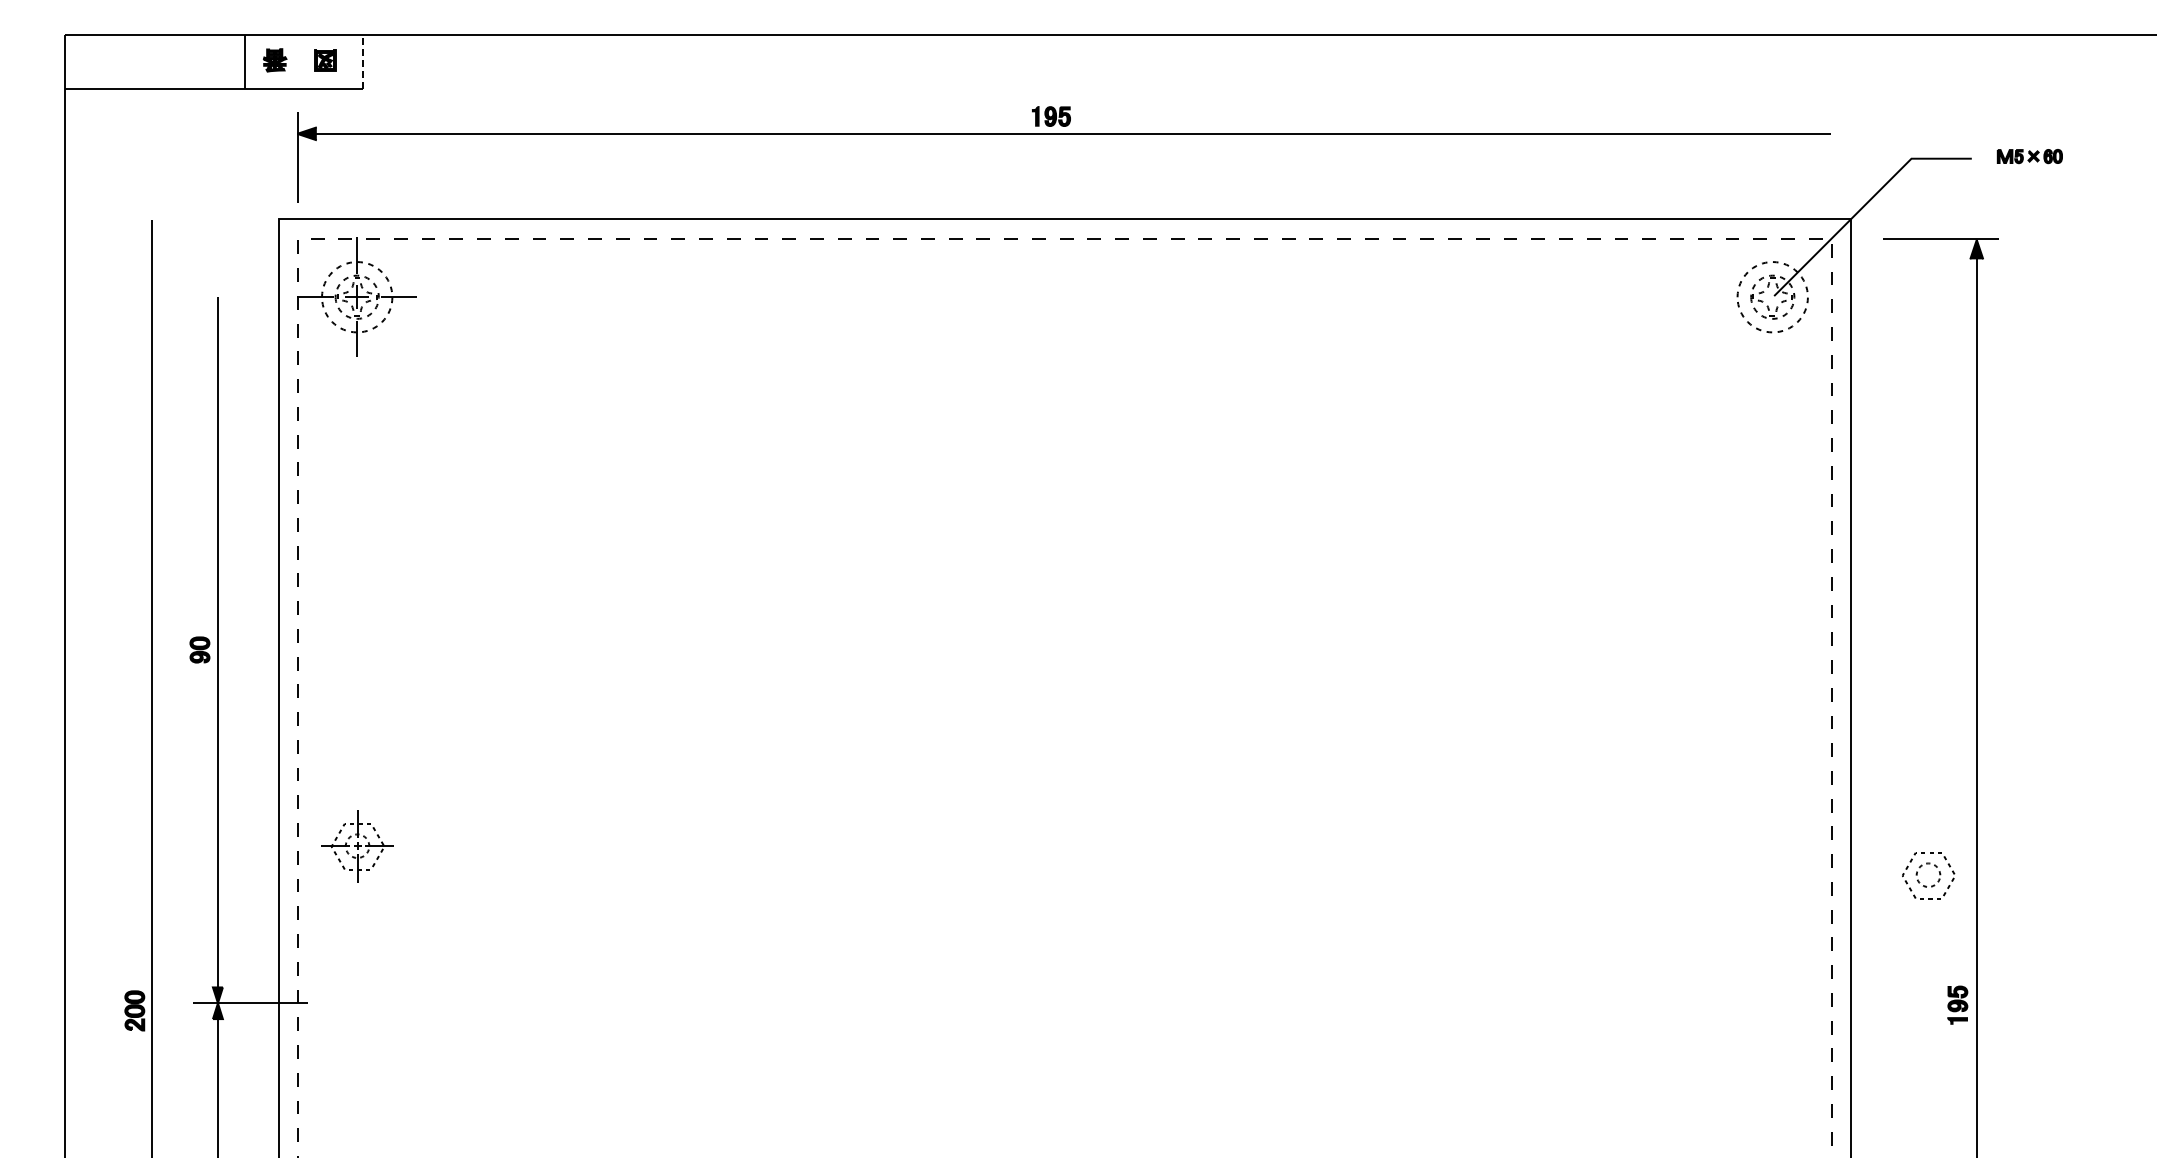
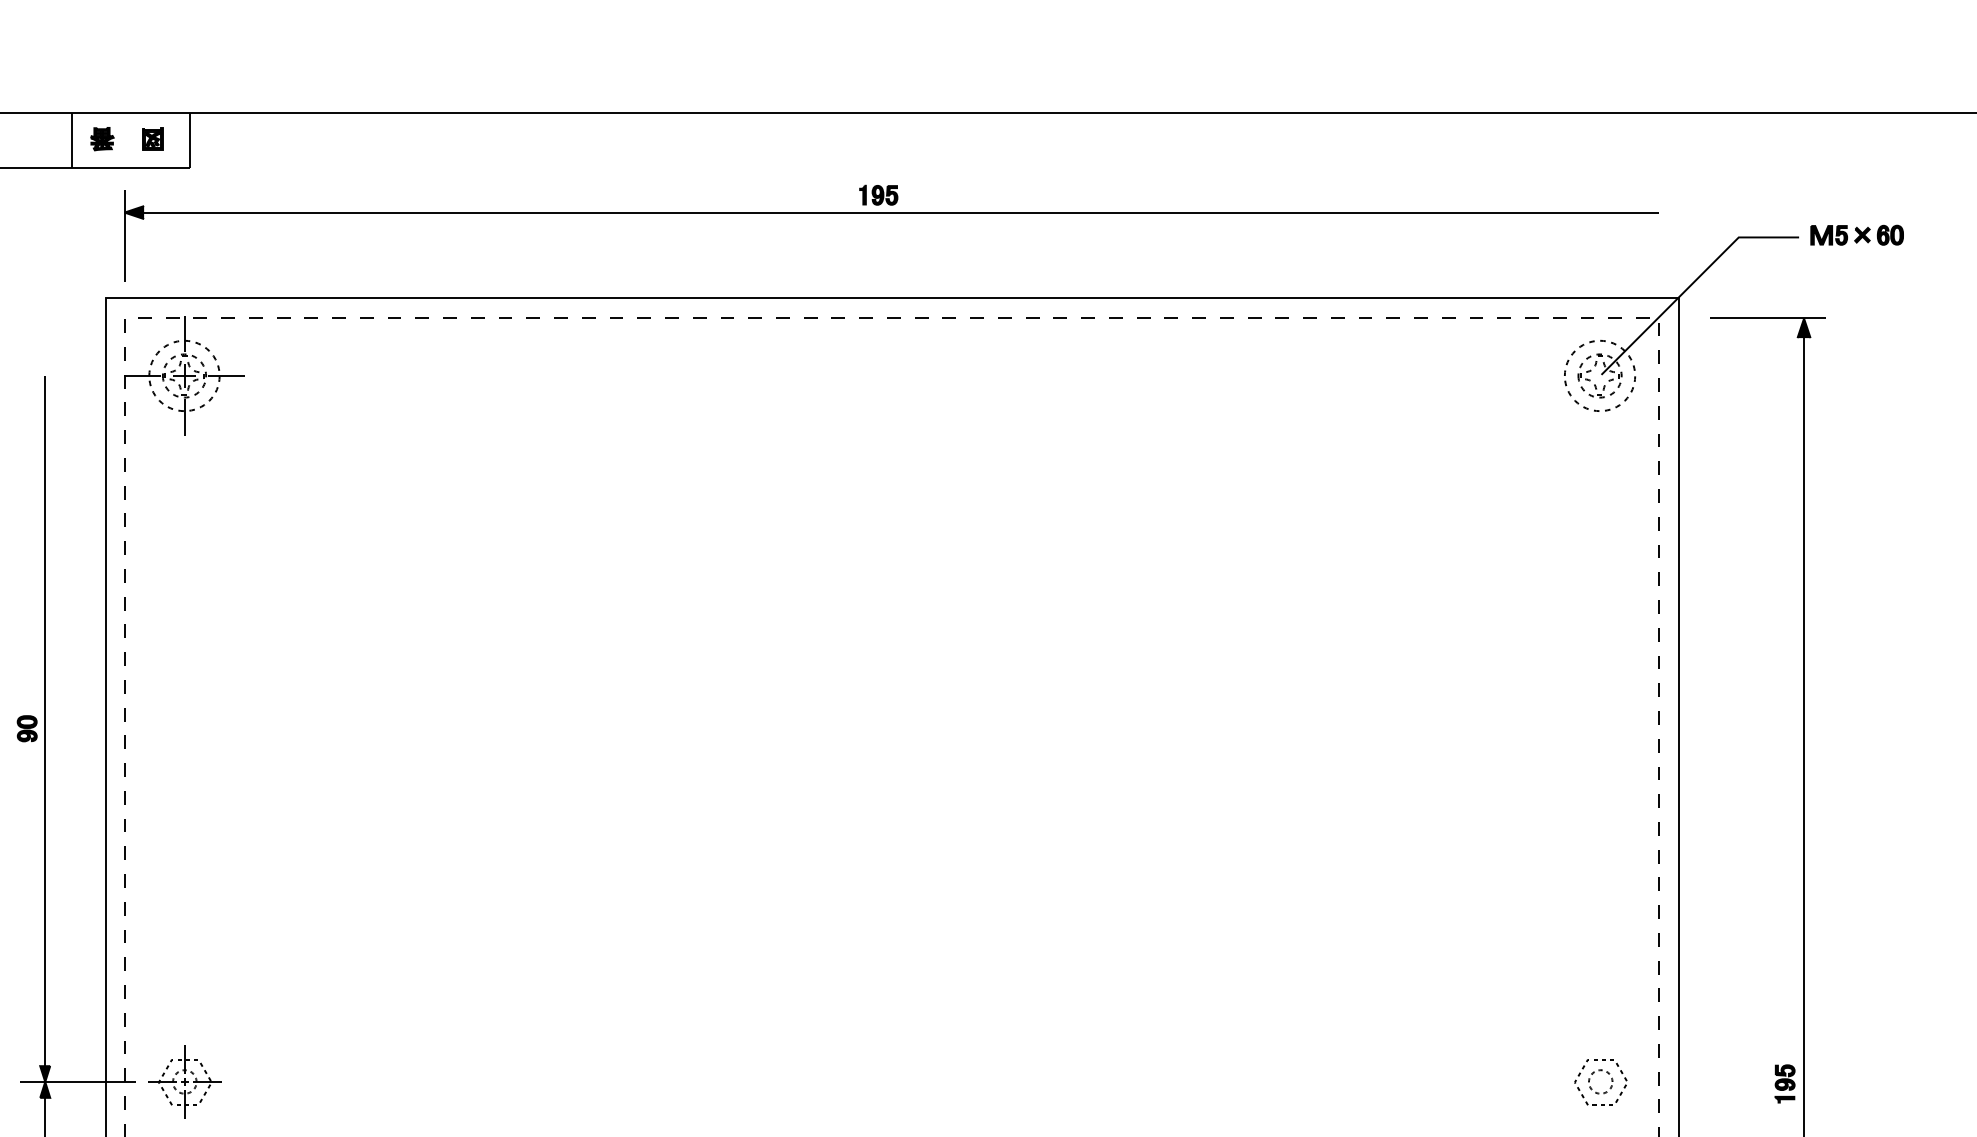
line: (362, 61) -> (189, 140), dashed -> solid
part: (2029, 156) -> (1856, 235), size x1.43
part: (357, 846) -> (184, 1082), moved
part: (1926, 885) -> (1598, 1092), moved

